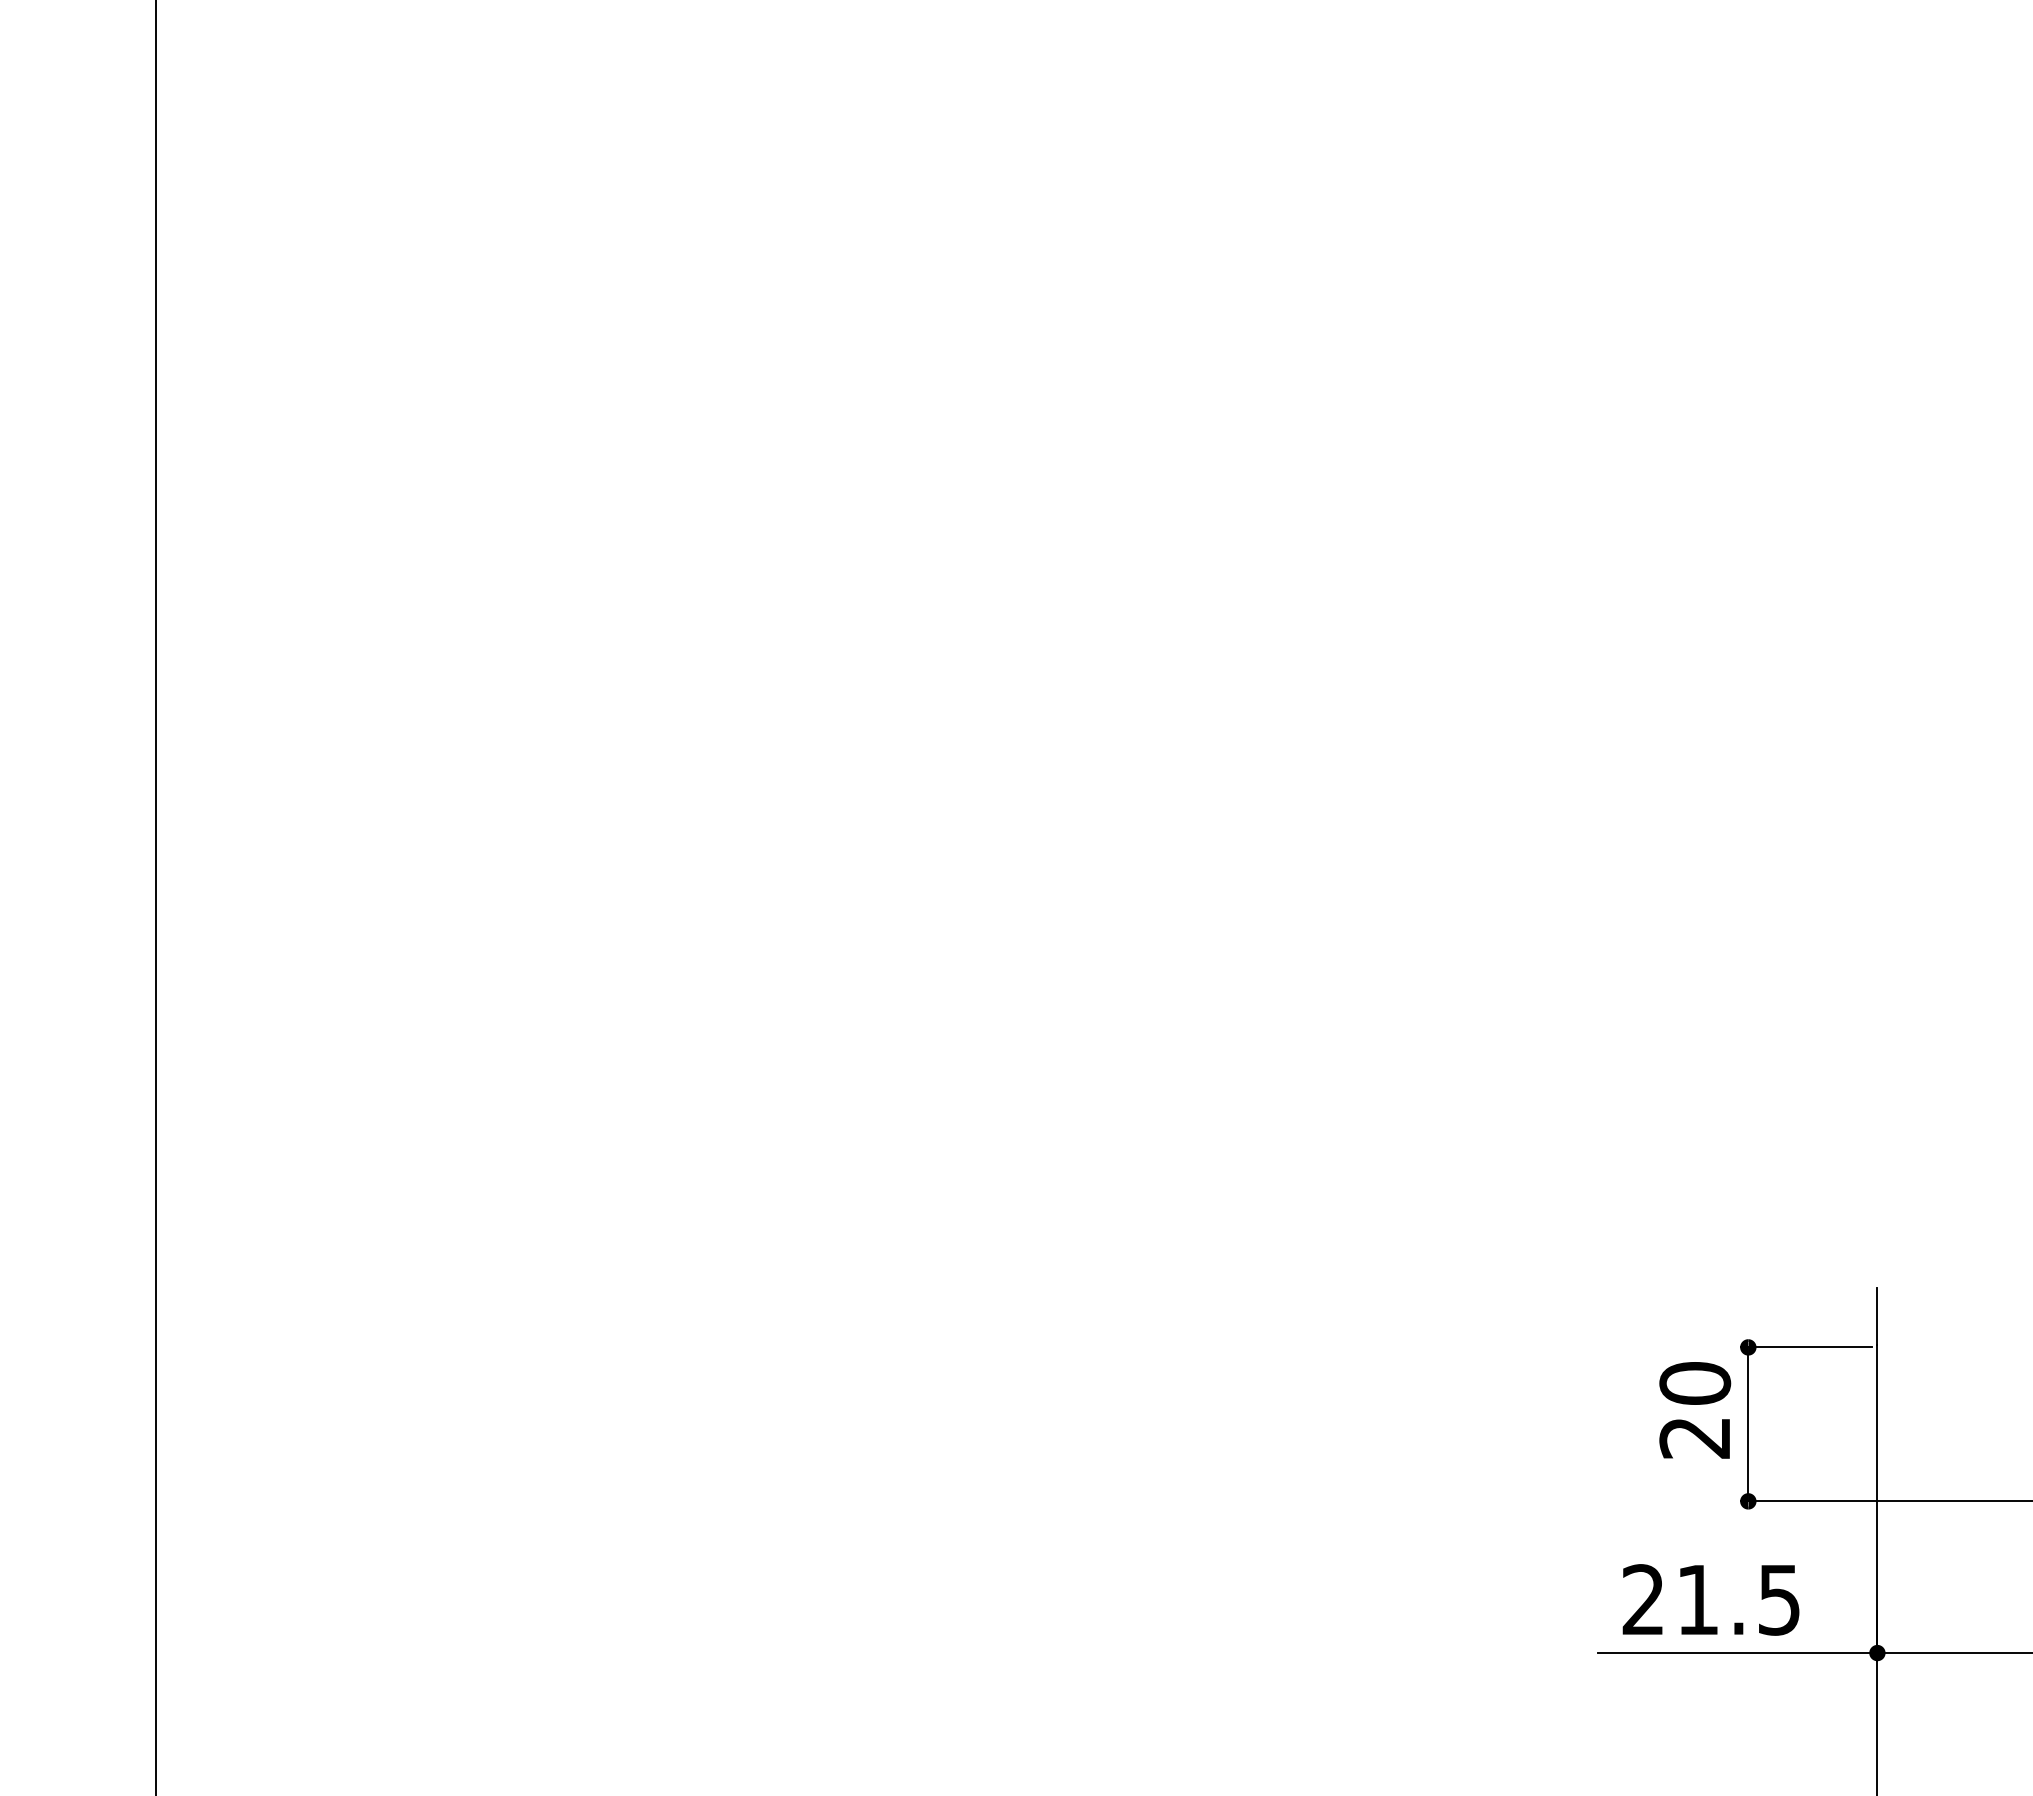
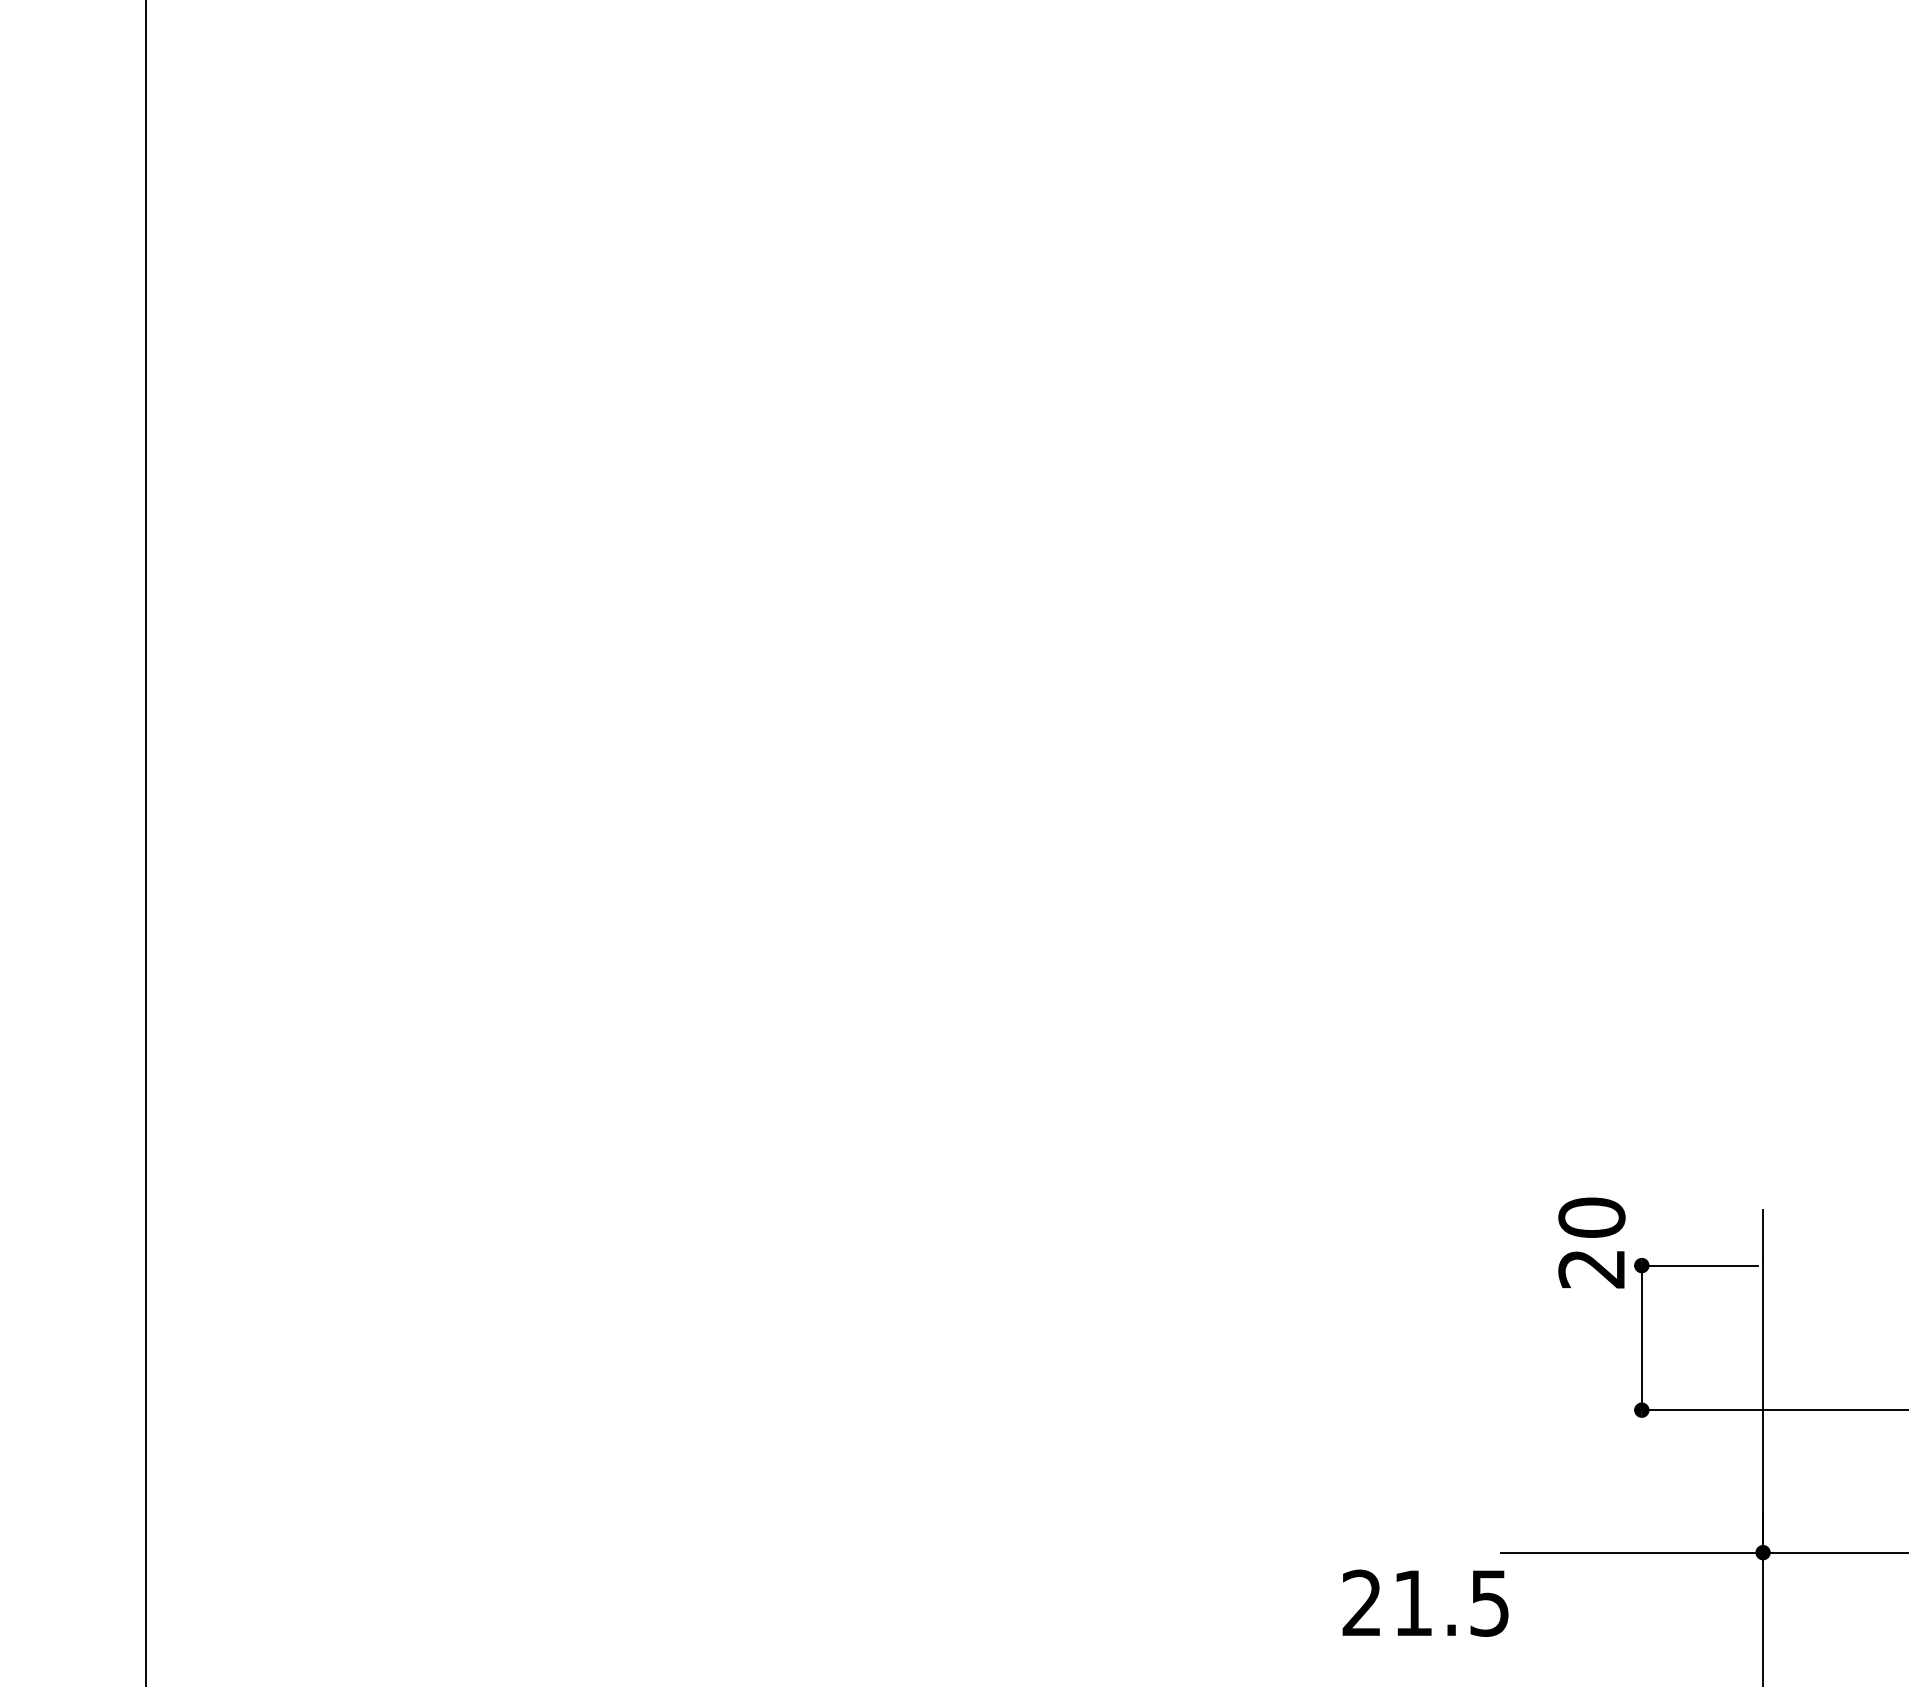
text: (1695, 1410) -> (1592, 1243), moved
text: (1710, 1599) -> (1425, 1602), moved

